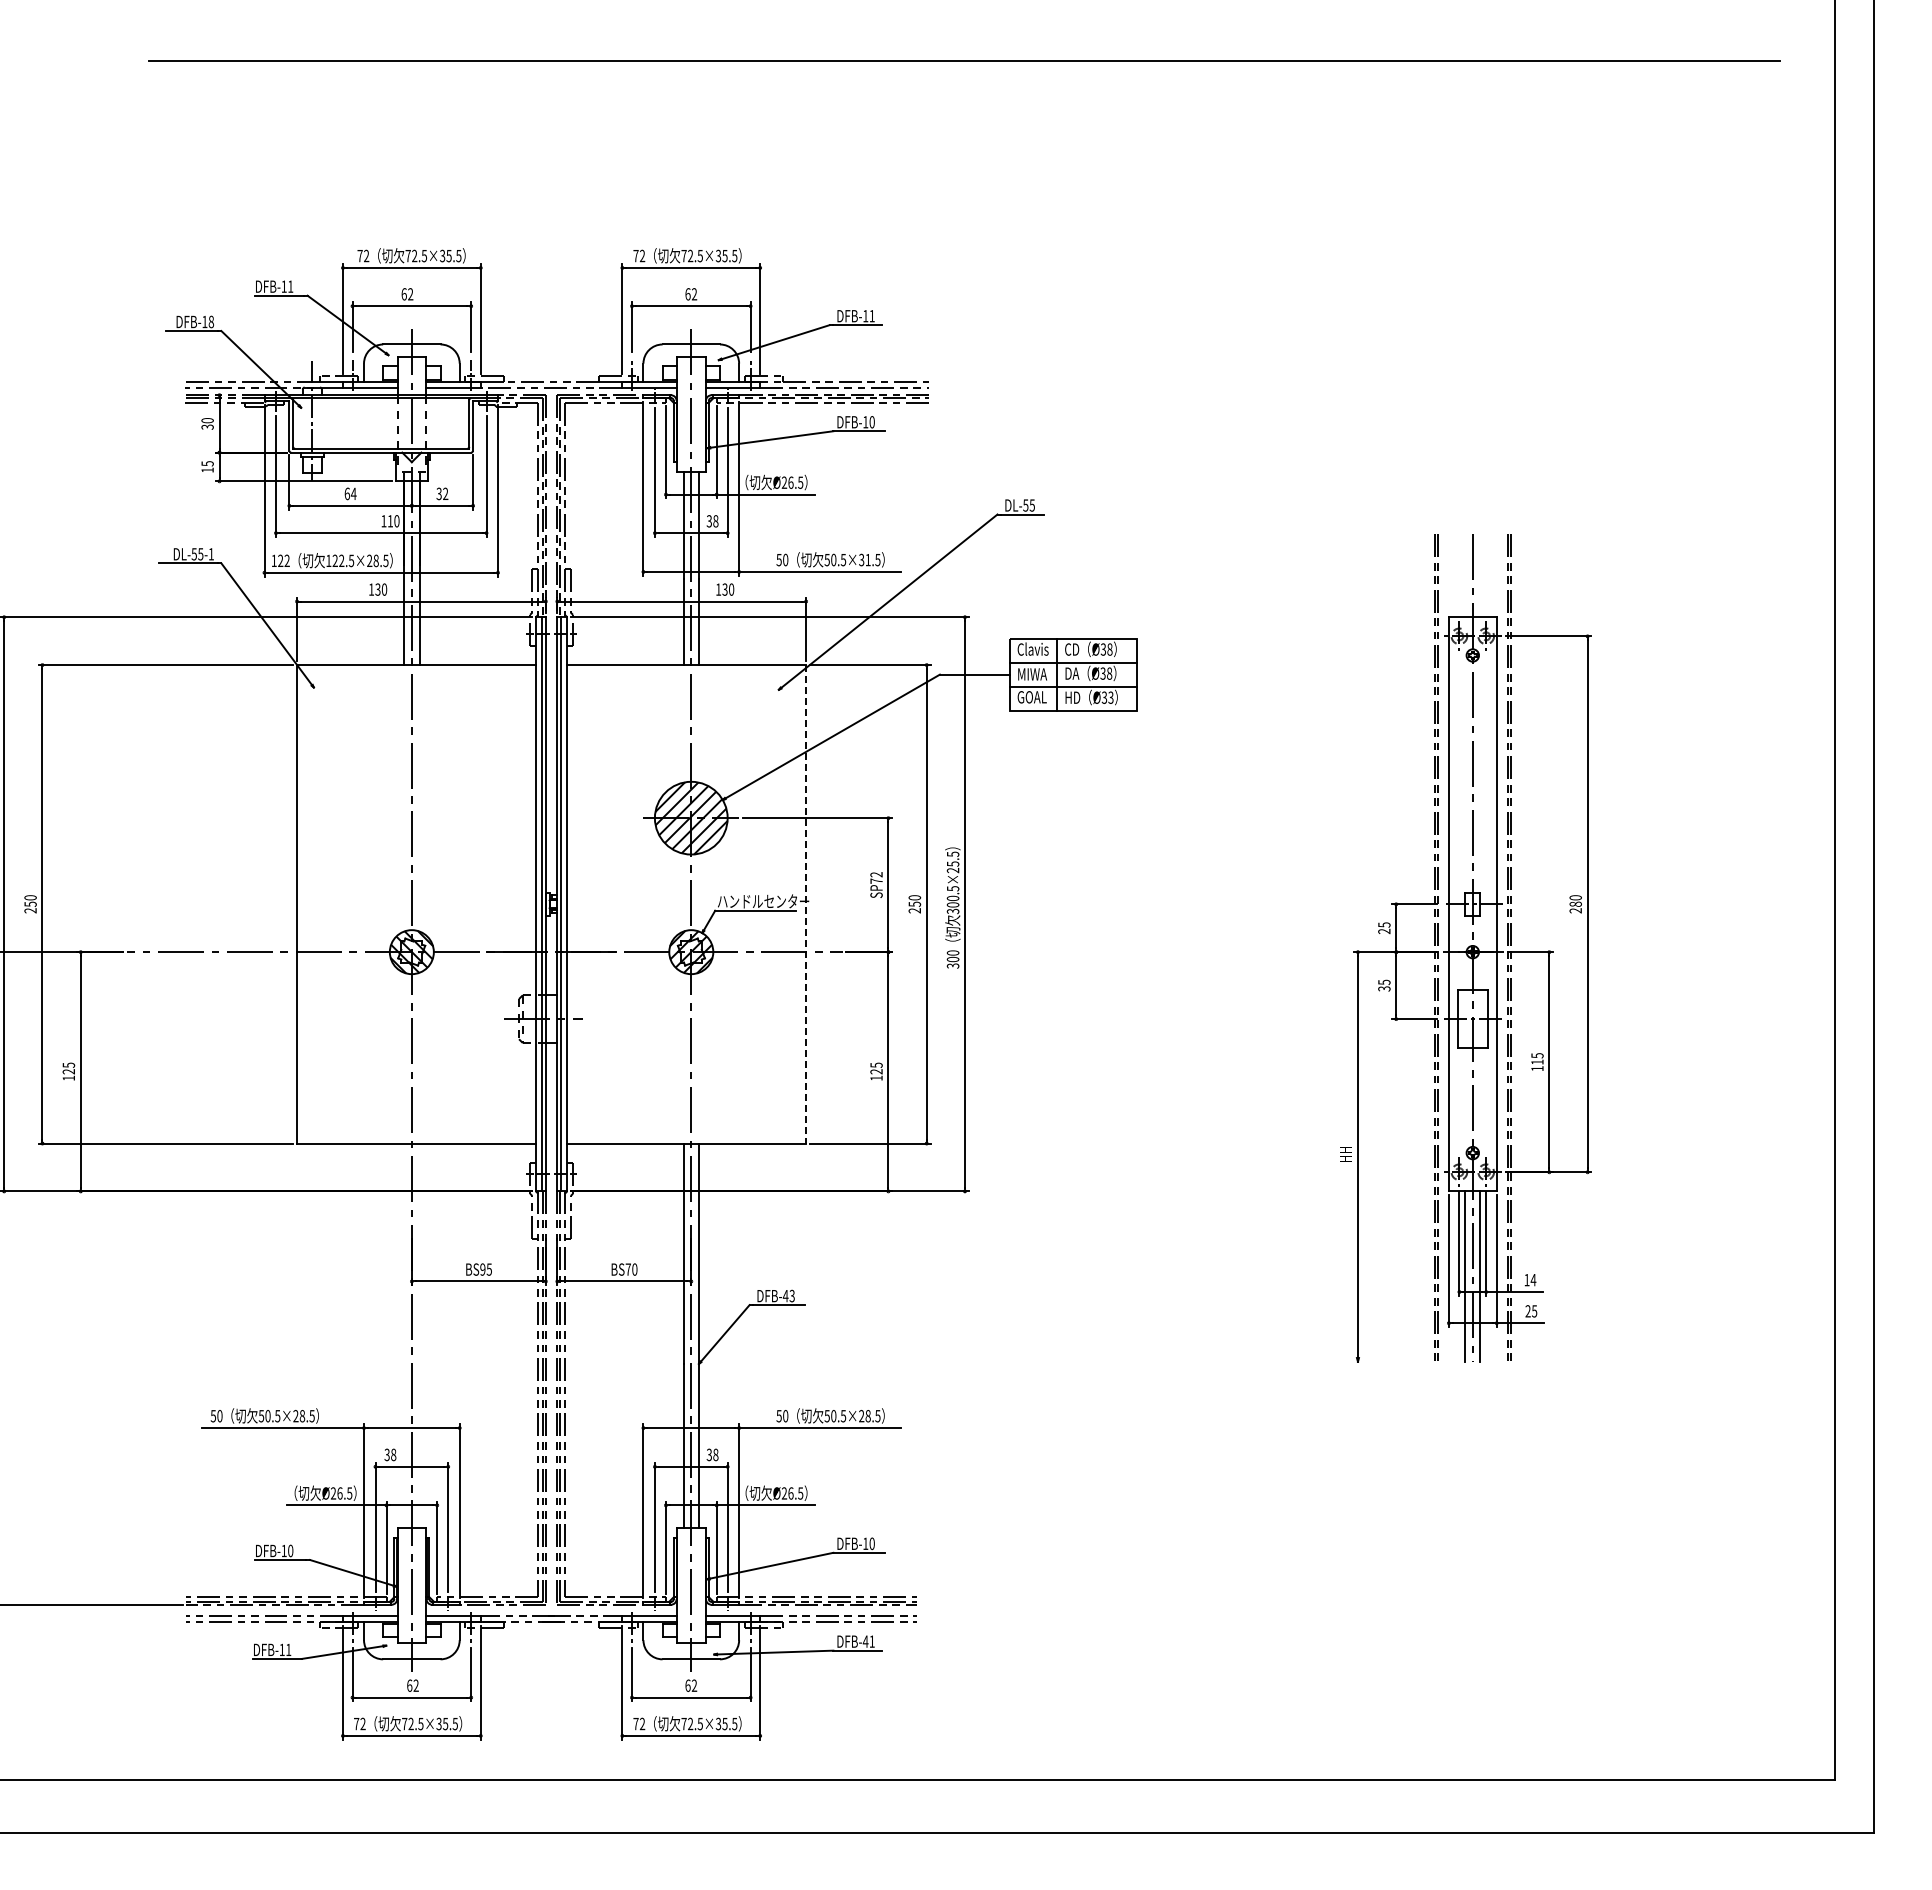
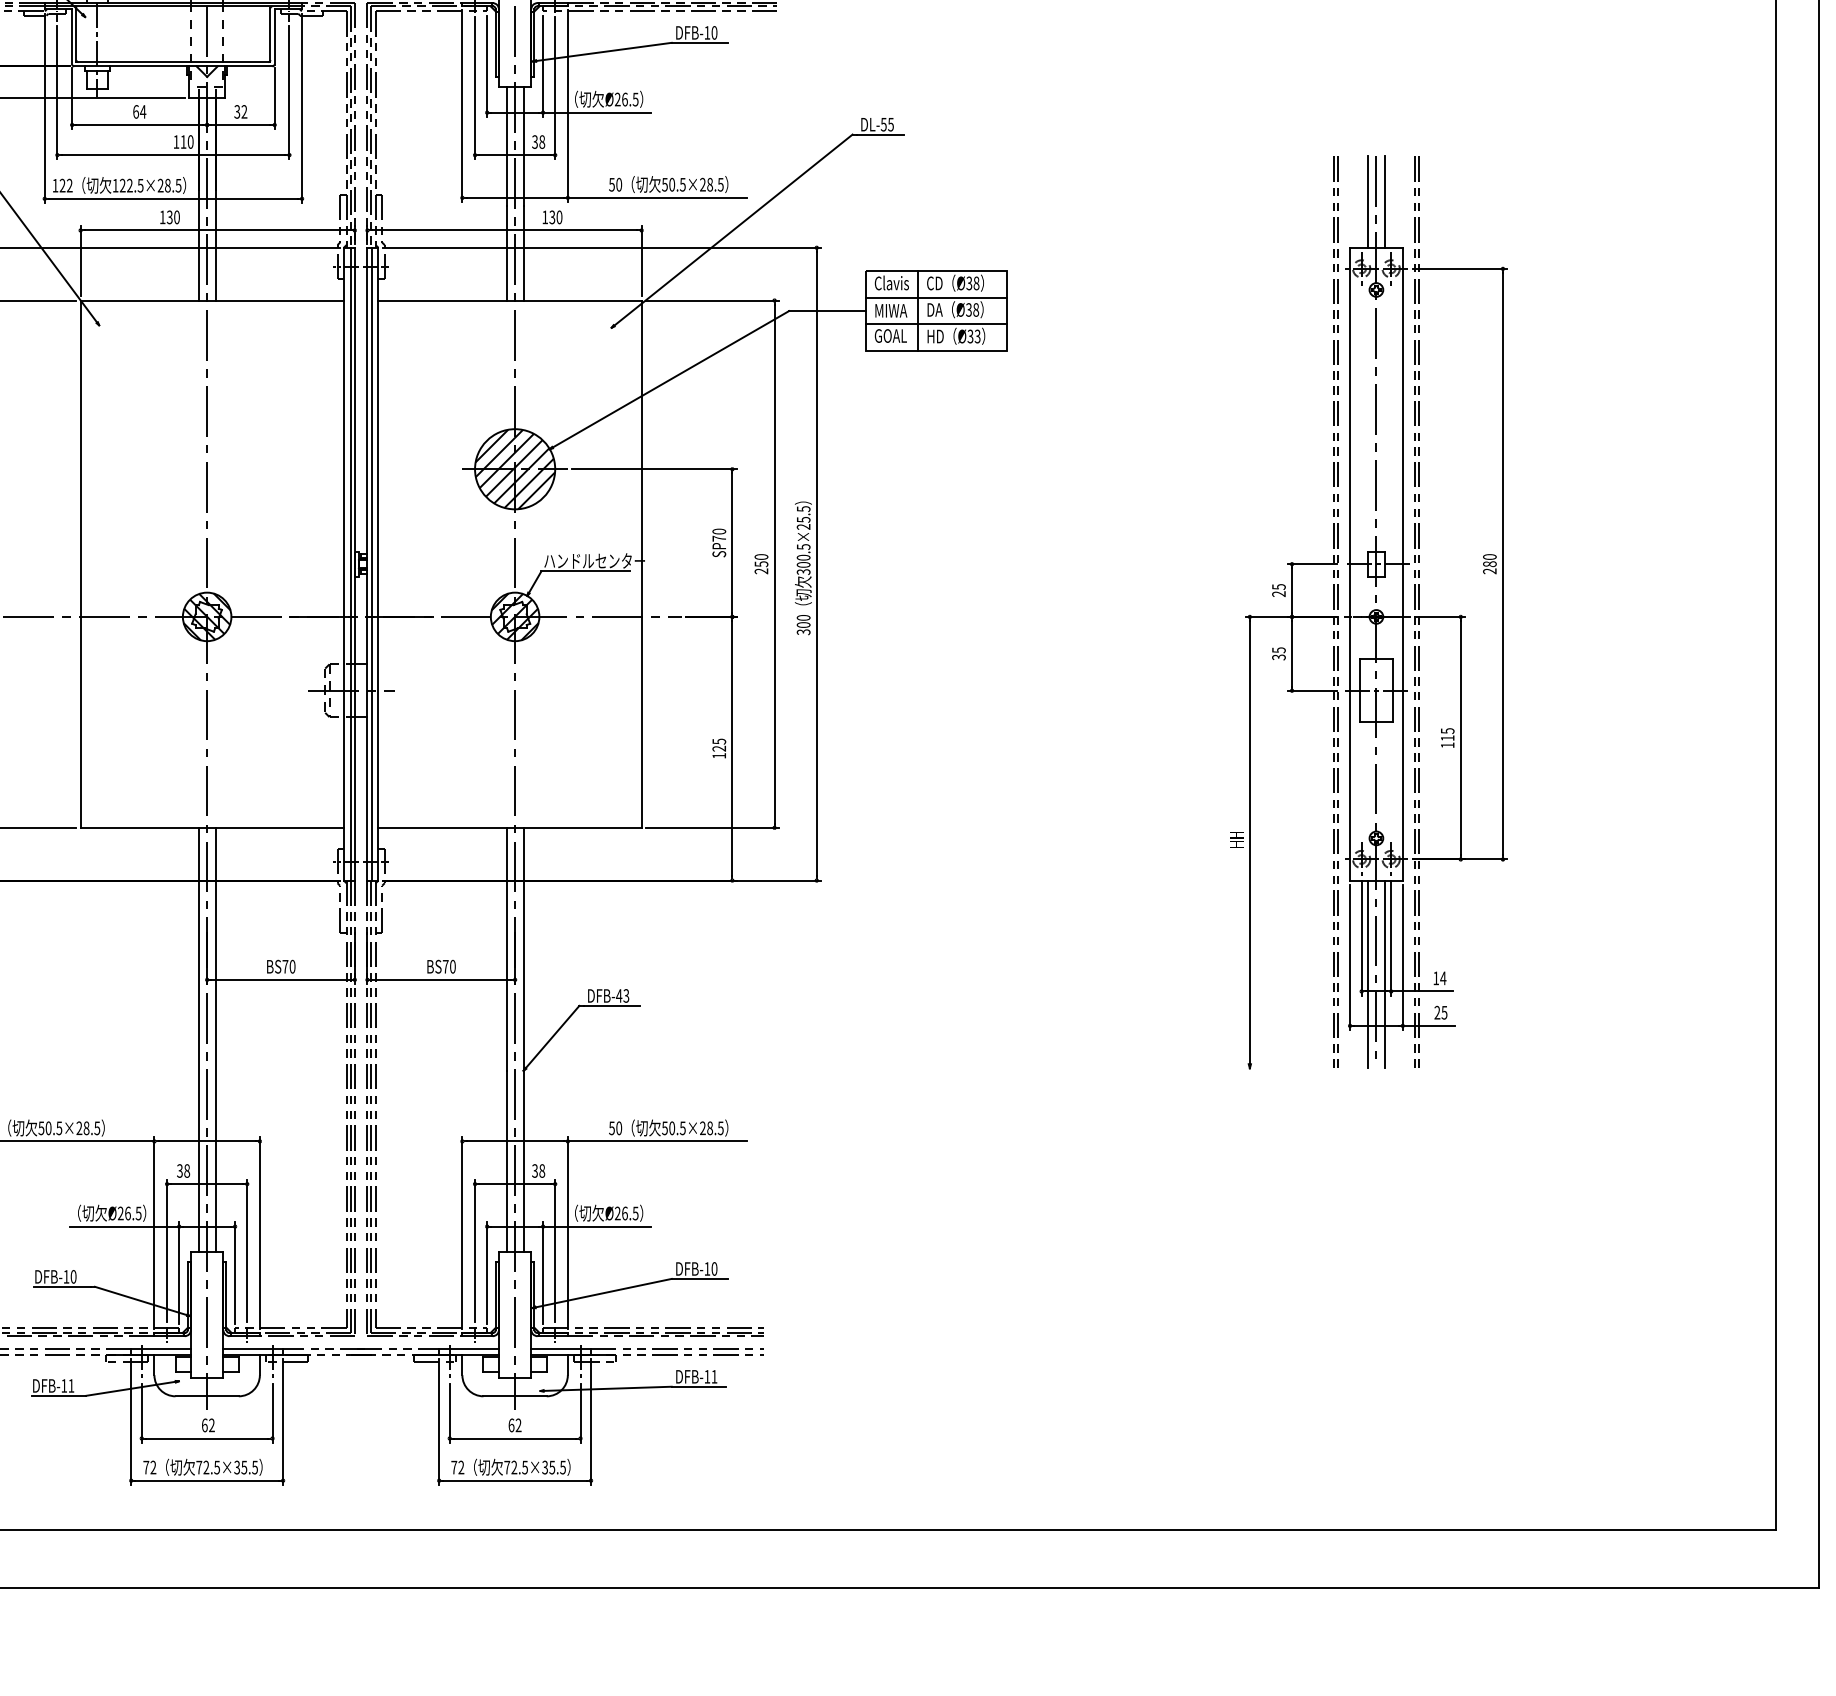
text: (864, 559) -> (706, 184), 50.5×31.5 -> 50.5×28.5
line: (1465, 575) -> (1368, 201), added
line: (1480, 575) -> (1384, 201), added
text: (876, 874) -> (719, 531), SP72 -> SP70
line: (806, 904) -> (642, 564), dashed -> solid
text: (486, 1269) -> (289, 966), BS95 -> BS70
line: (404, 1335) -> (199, 1039), added
line: (419, 1335) -> (215, 1039), added
text: (865, 1641) -> (707, 1376), DFB-41 -> DFB-11

